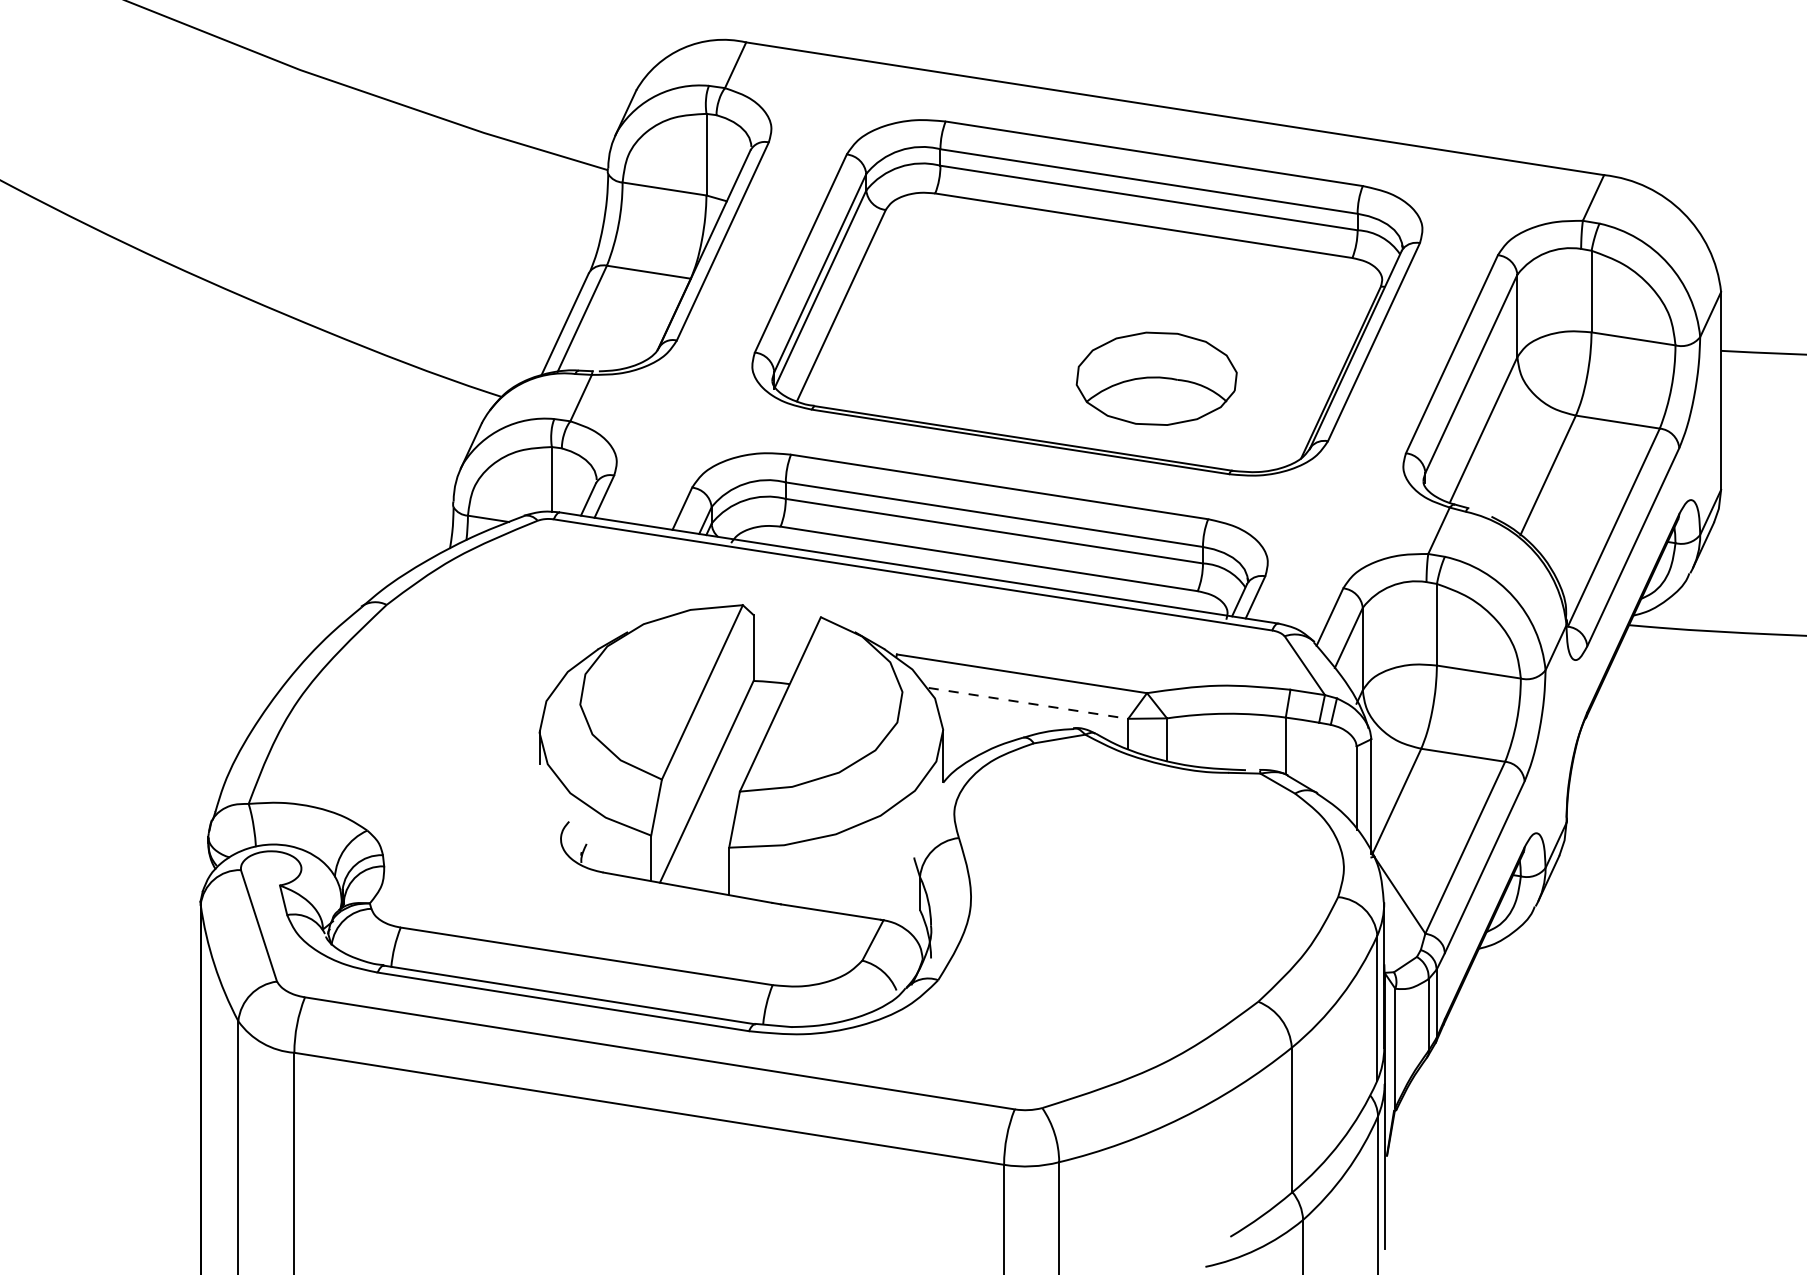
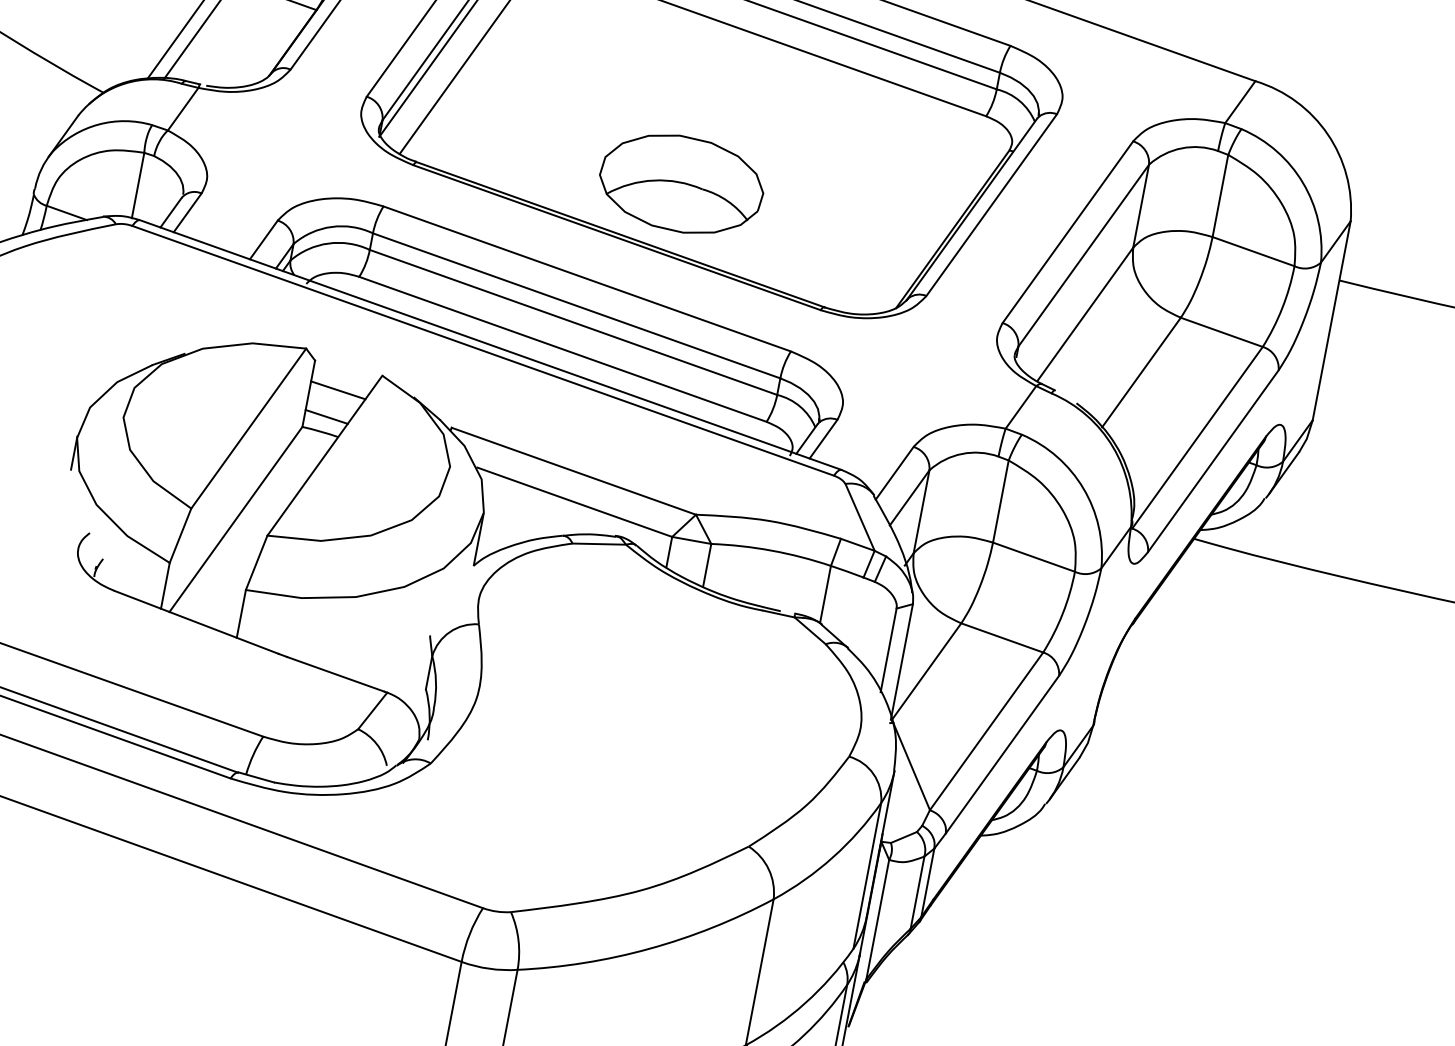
part: (1156, 378) -> (681, 183), moved
line: (780, 638) -> (337, 389), added
line: (774, 666) -> (326, 416), added
line: (1028, 703) -> (574, 502), dashed -> solid

